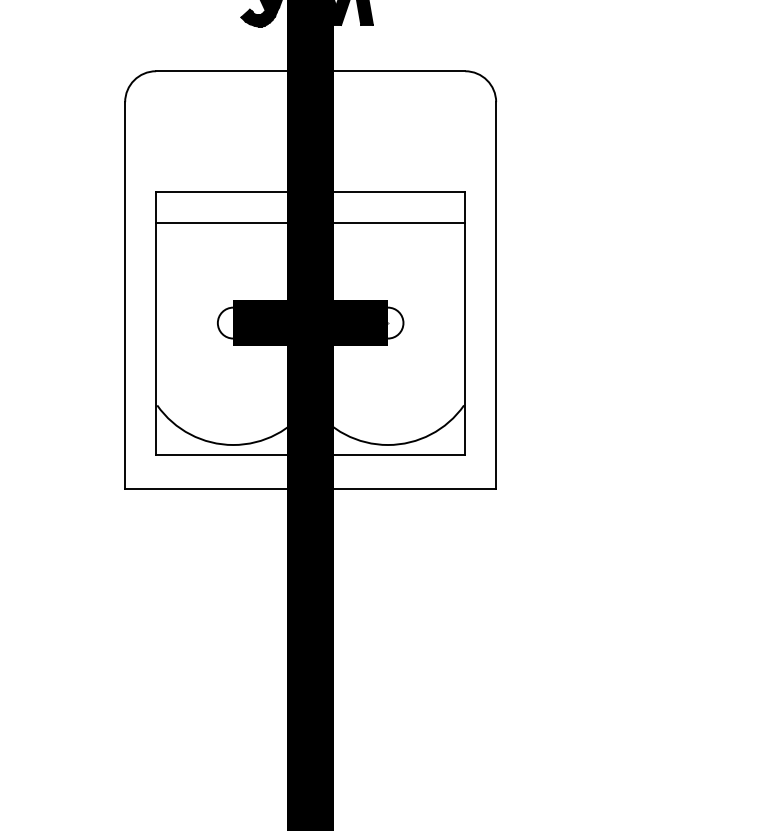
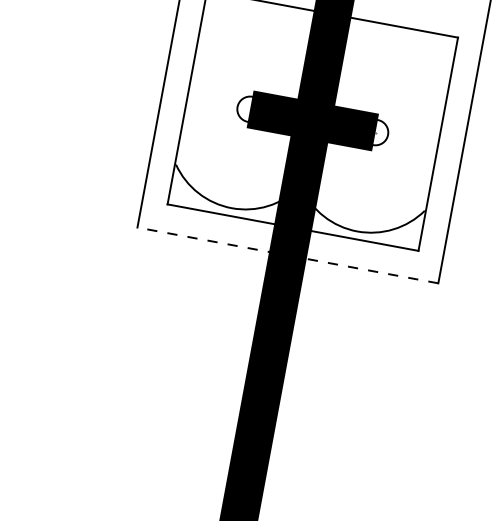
line: (310, 222) -> (327, 39), removed
line: (310, 488) -> (287, 255), solid -> dashed

